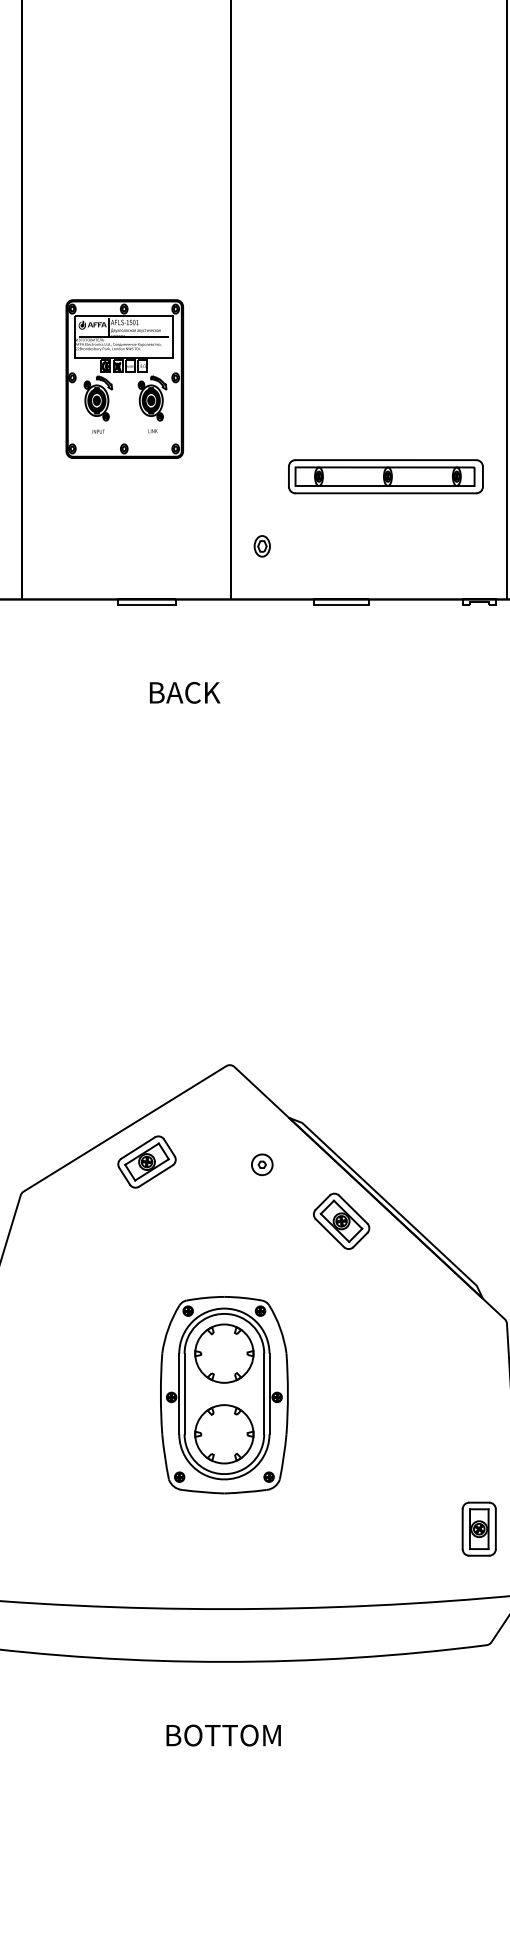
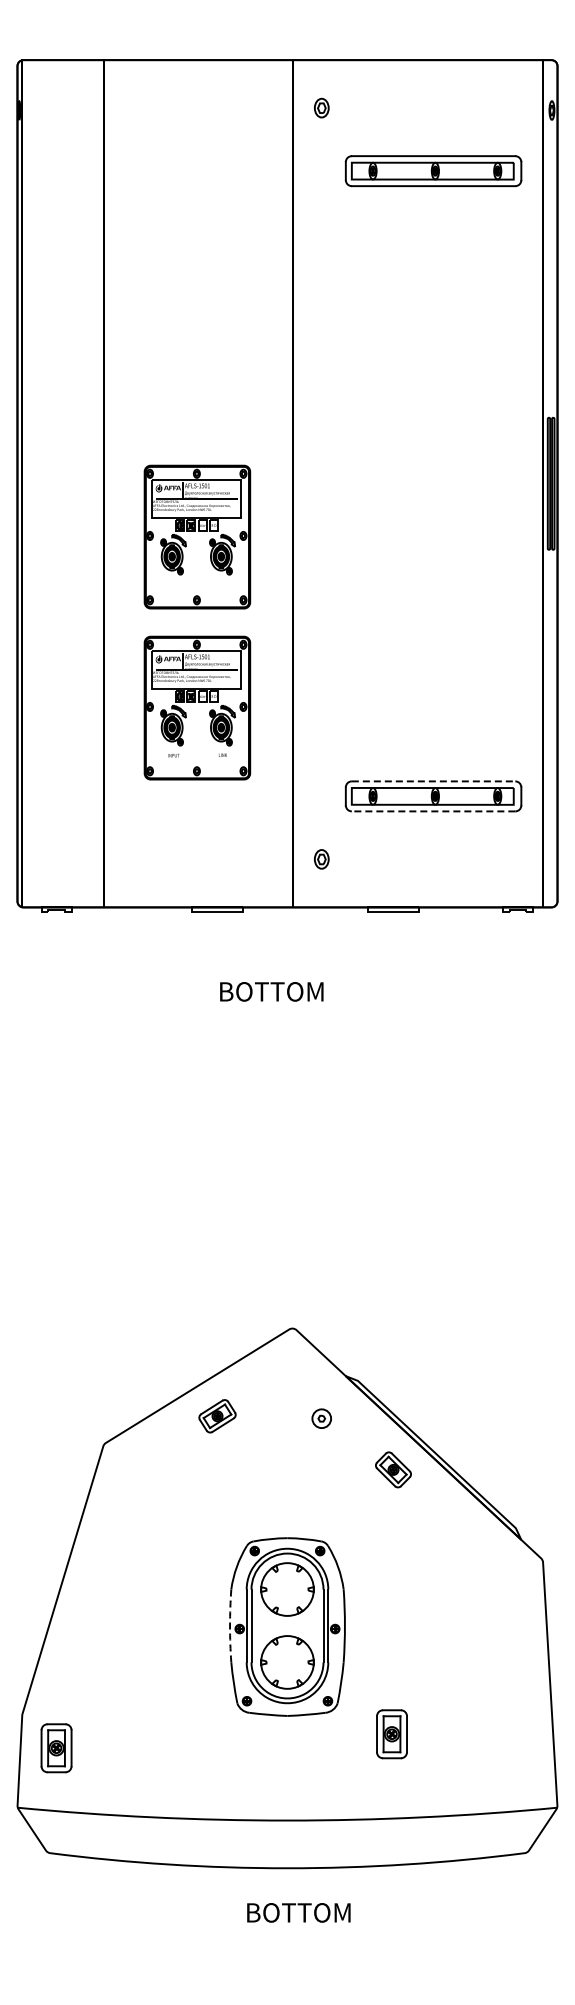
part: (124, 189) -> (197, 536), added
line: (385, 460) -> (433, 781), solid -> dashed
line: (385, 493) -> (433, 811), solid -> dashed
text: (215, 692) -> (279, 991), BACK -> BOTTOM
part: (146, 1162) -> (217, 1416), size x0.7
part: (341, 1220) -> (393, 1469), size x0.7
arc: (161, 1393) -> (230, 1625), solid -> dashed
part: (478, 1529) -> (391, 1734), moved
text: (223, 1735) -> (298, 1912), moved

